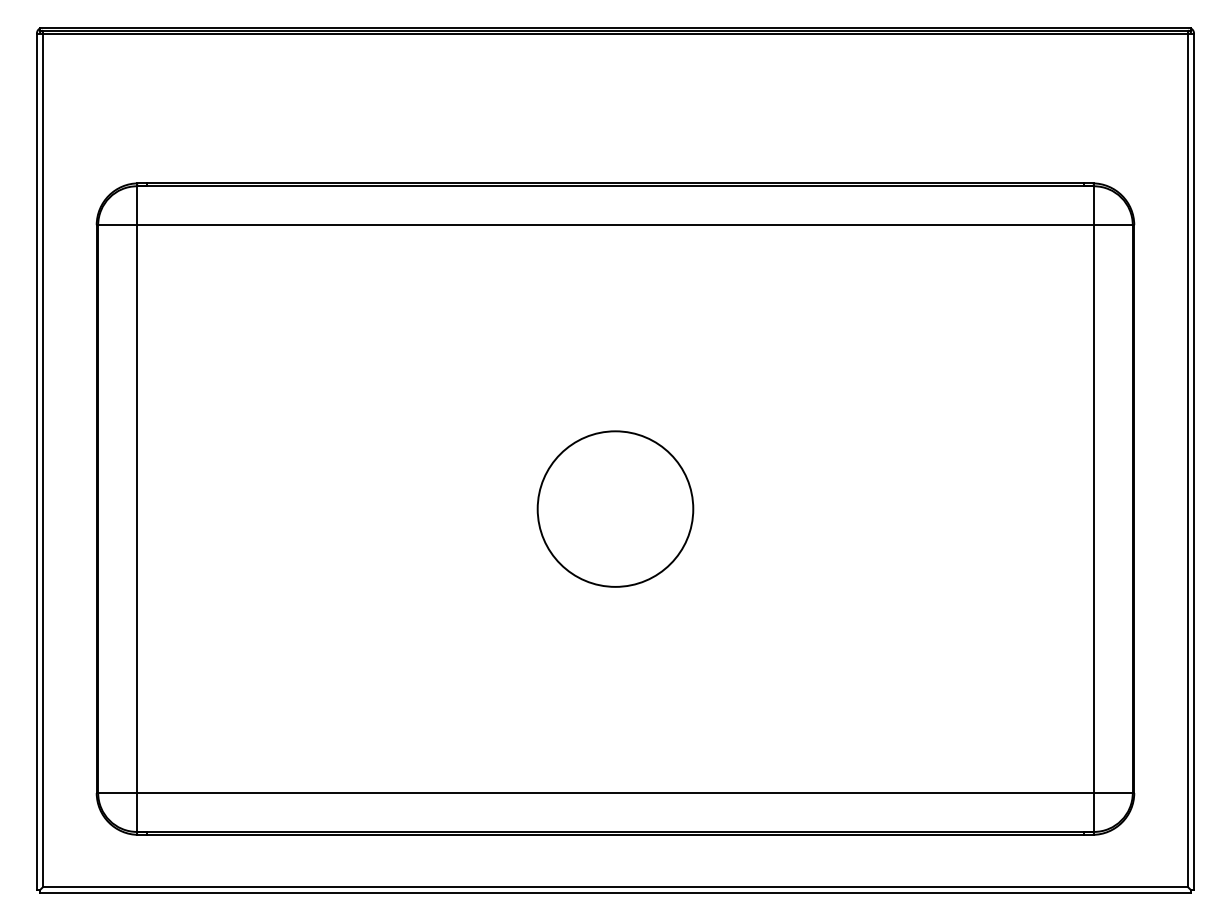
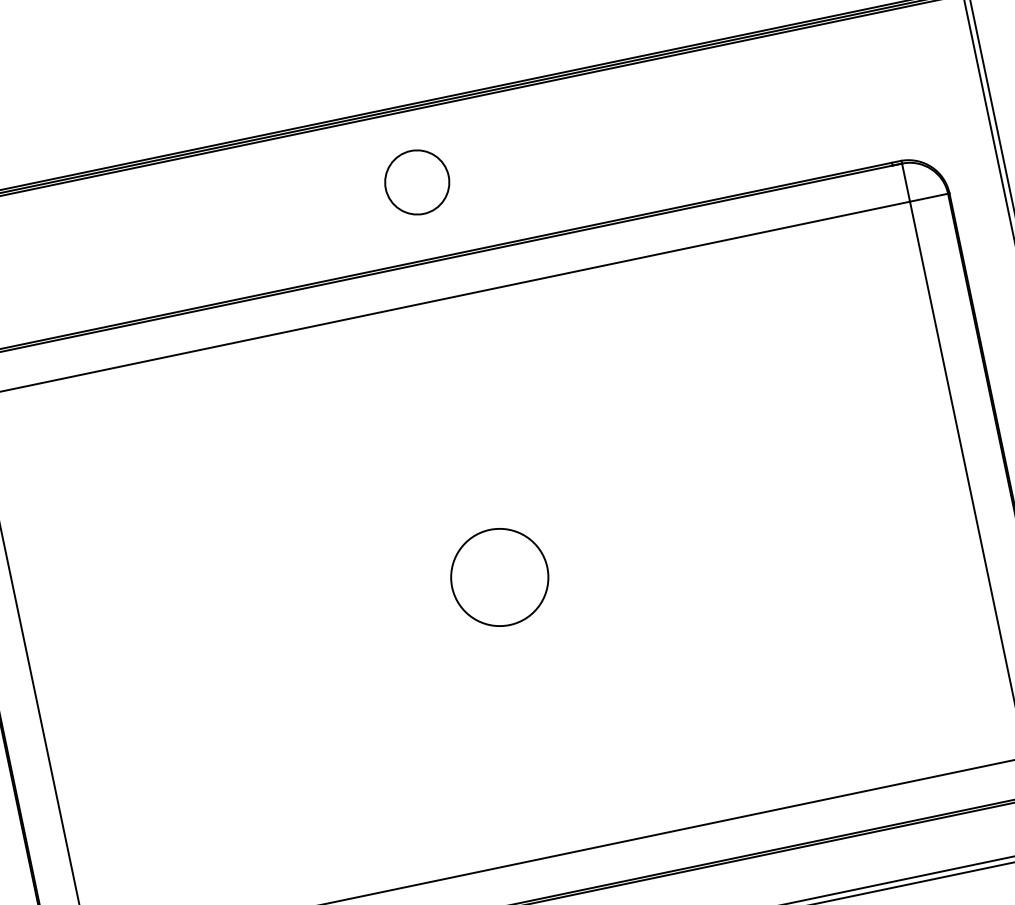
circle: (615, 105) -> (417, 182), added
circle: (615, 508) -> (499, 576), size x0.62

